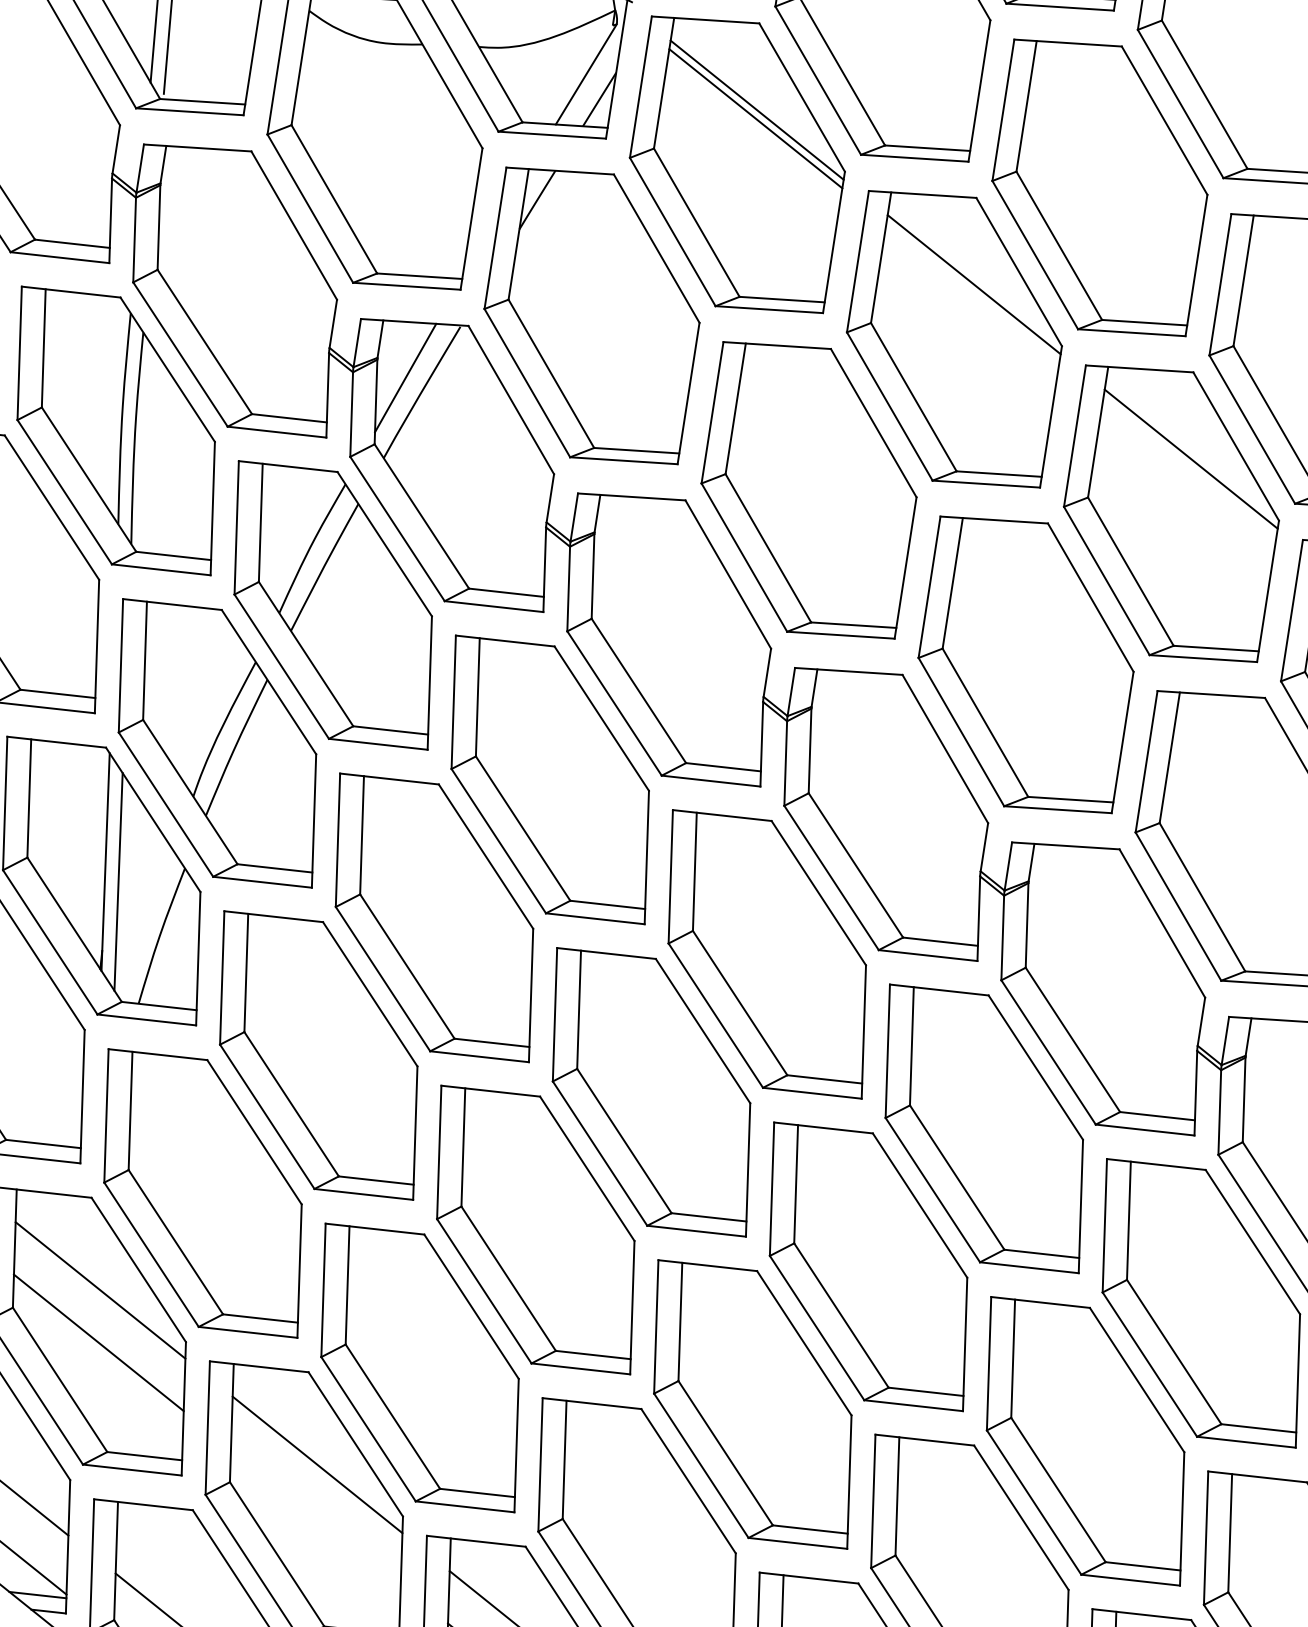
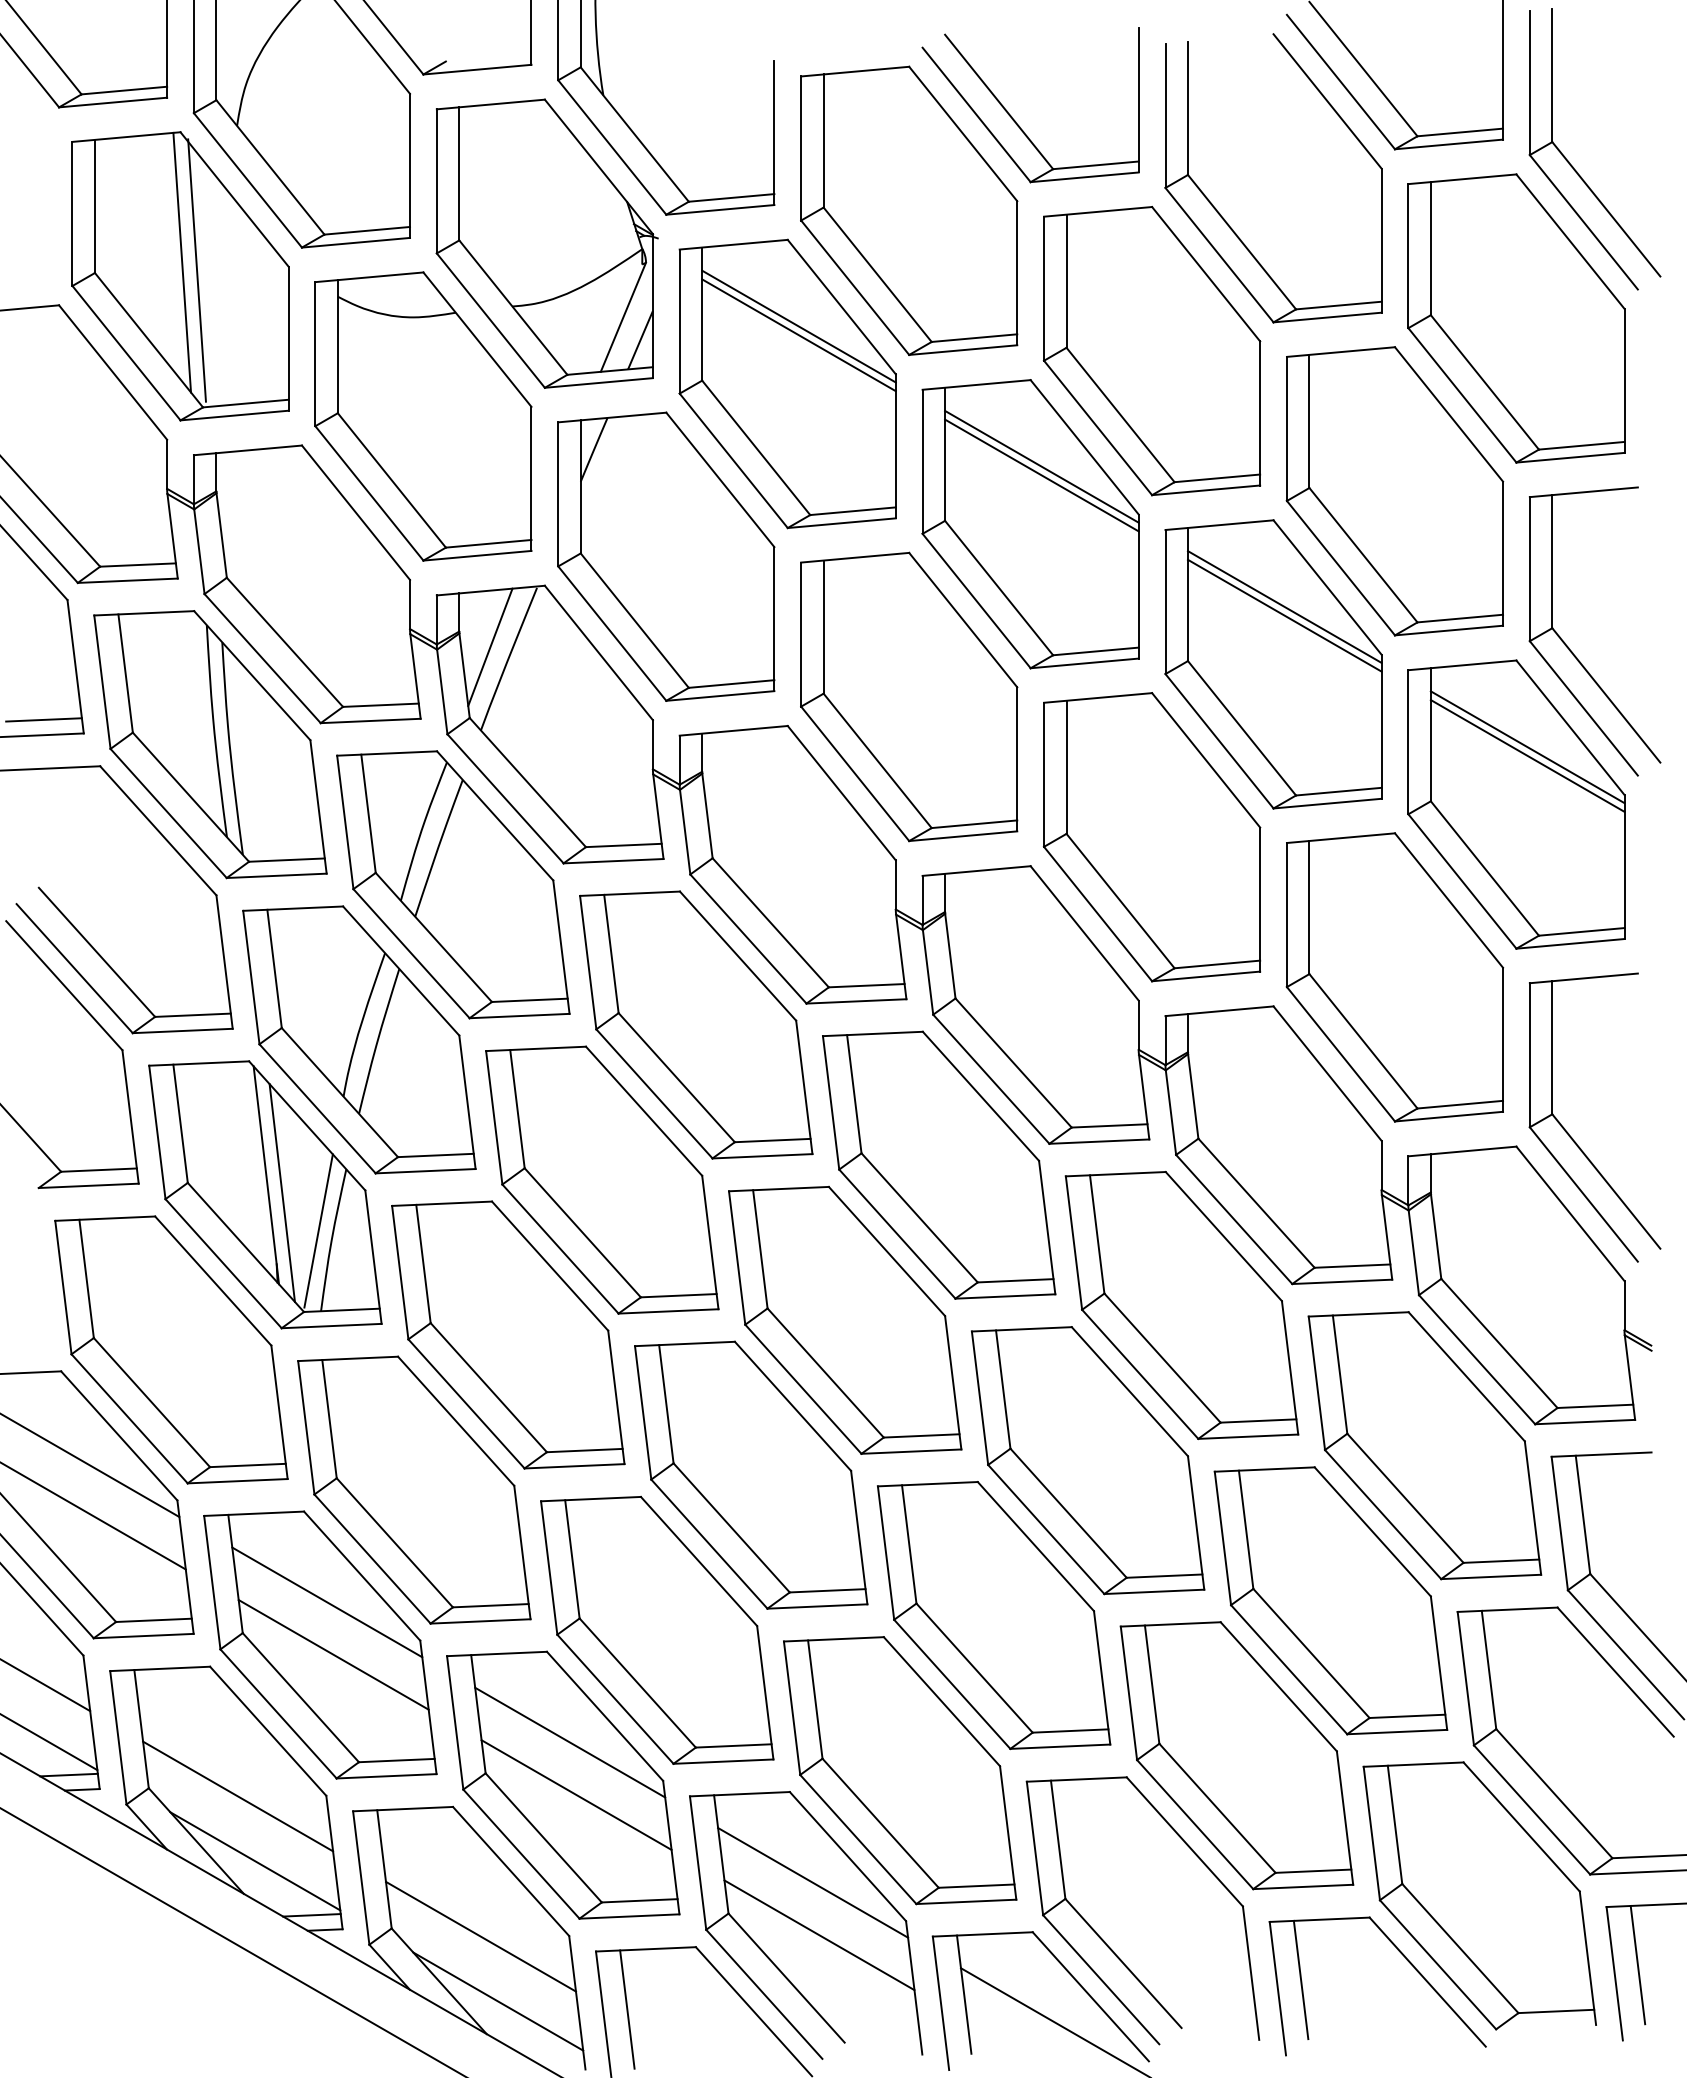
line: (972, 293) -> (1041, 475), added
line: (1189, 467) -> (1284, 615), added
line: (148, 924) -> (318, 1230), added
line: (315, 1516) -> (576, 1794), added

